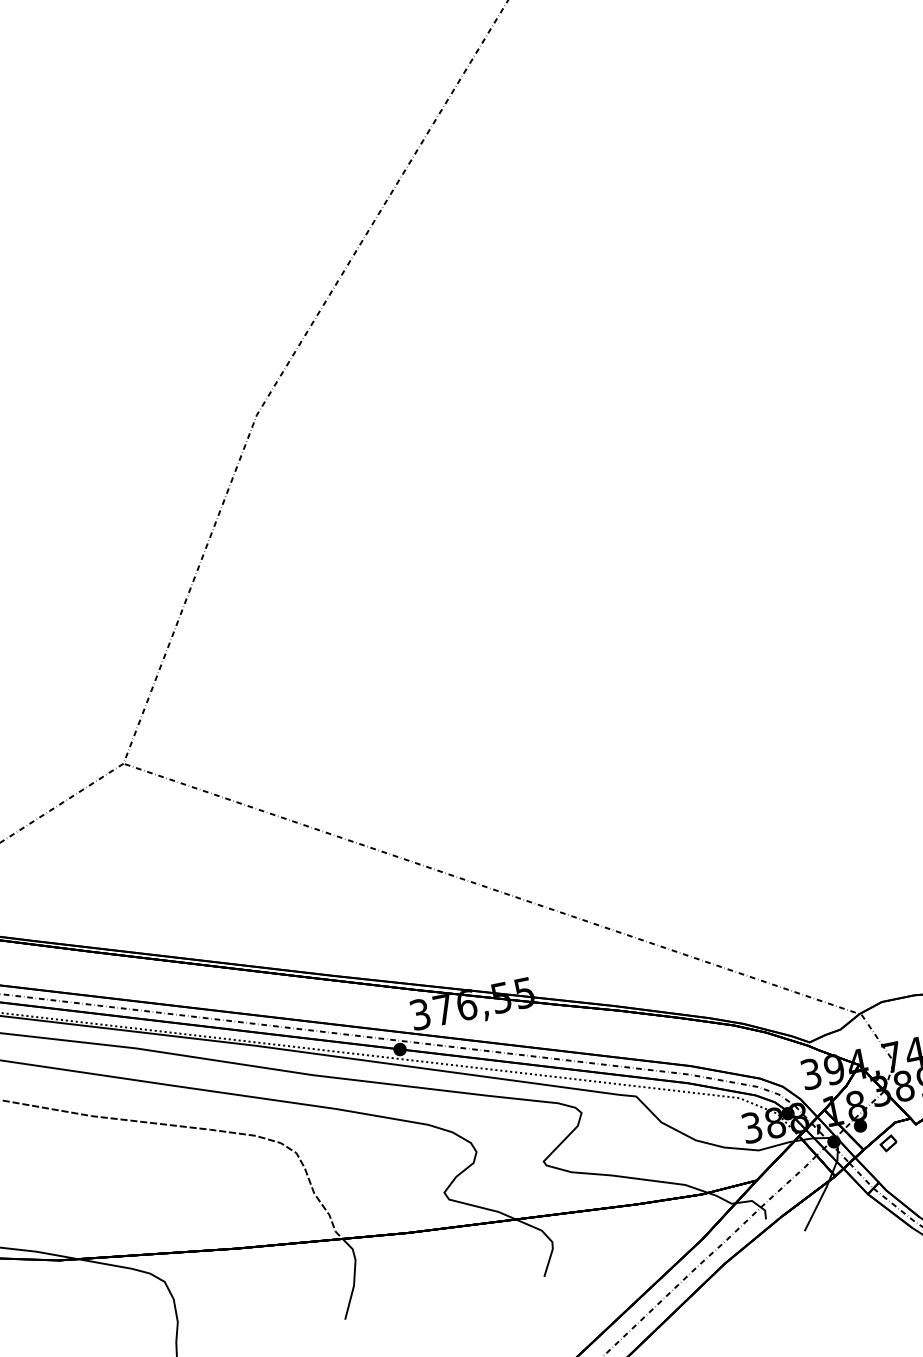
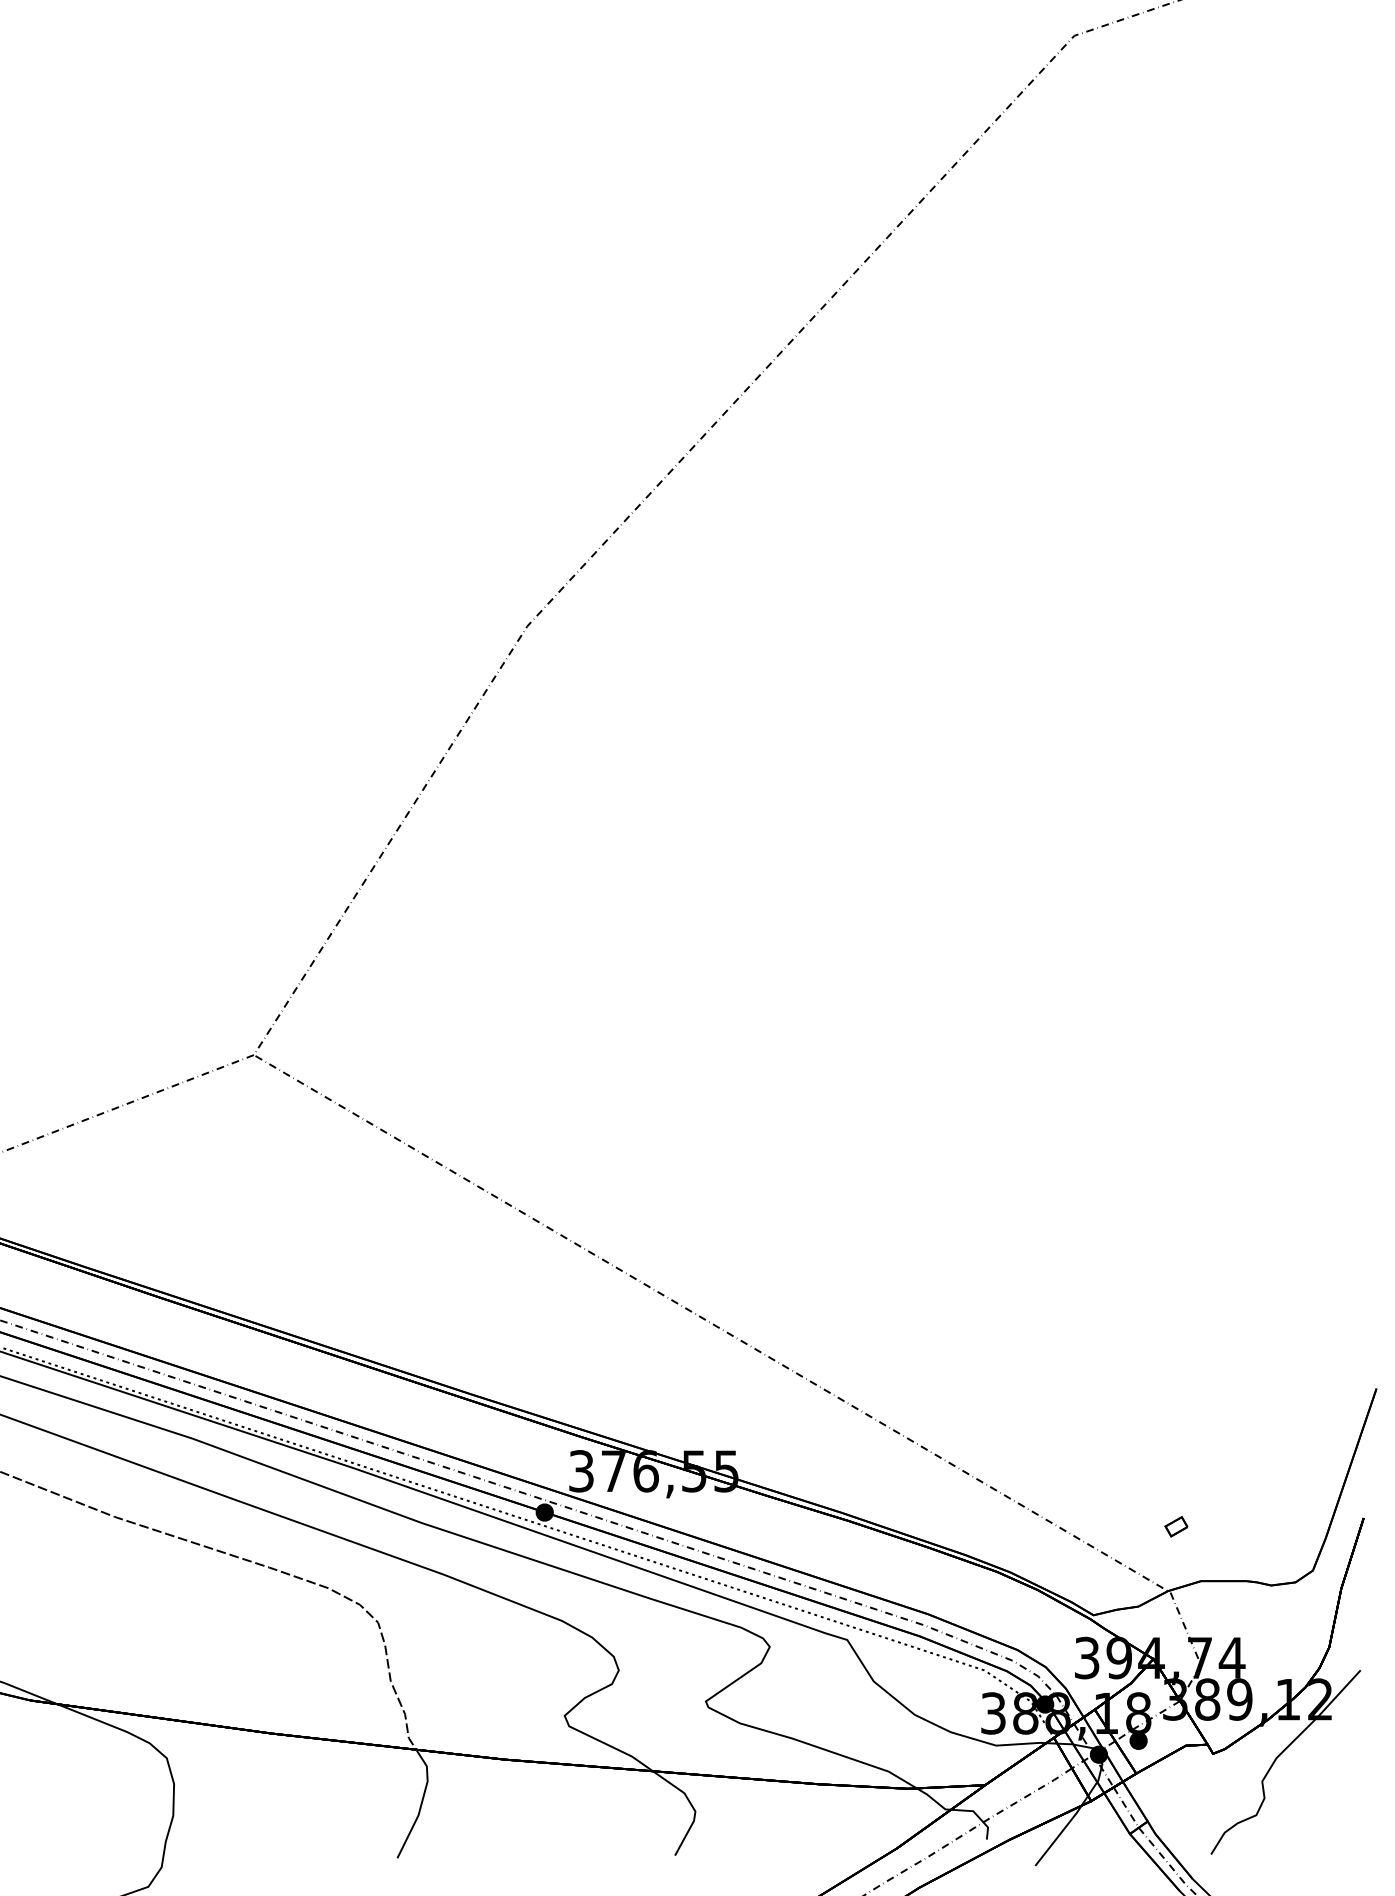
part: (888, 1143) -> (1176, 1526), moved

